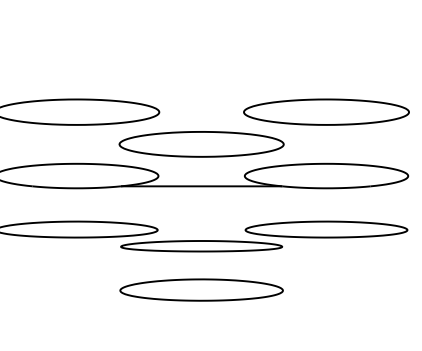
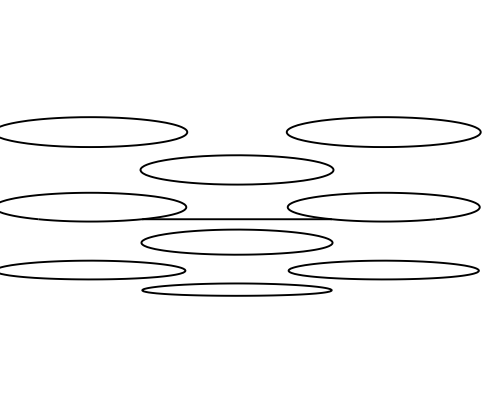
part: (201, 289) -> (236, 241), moved

